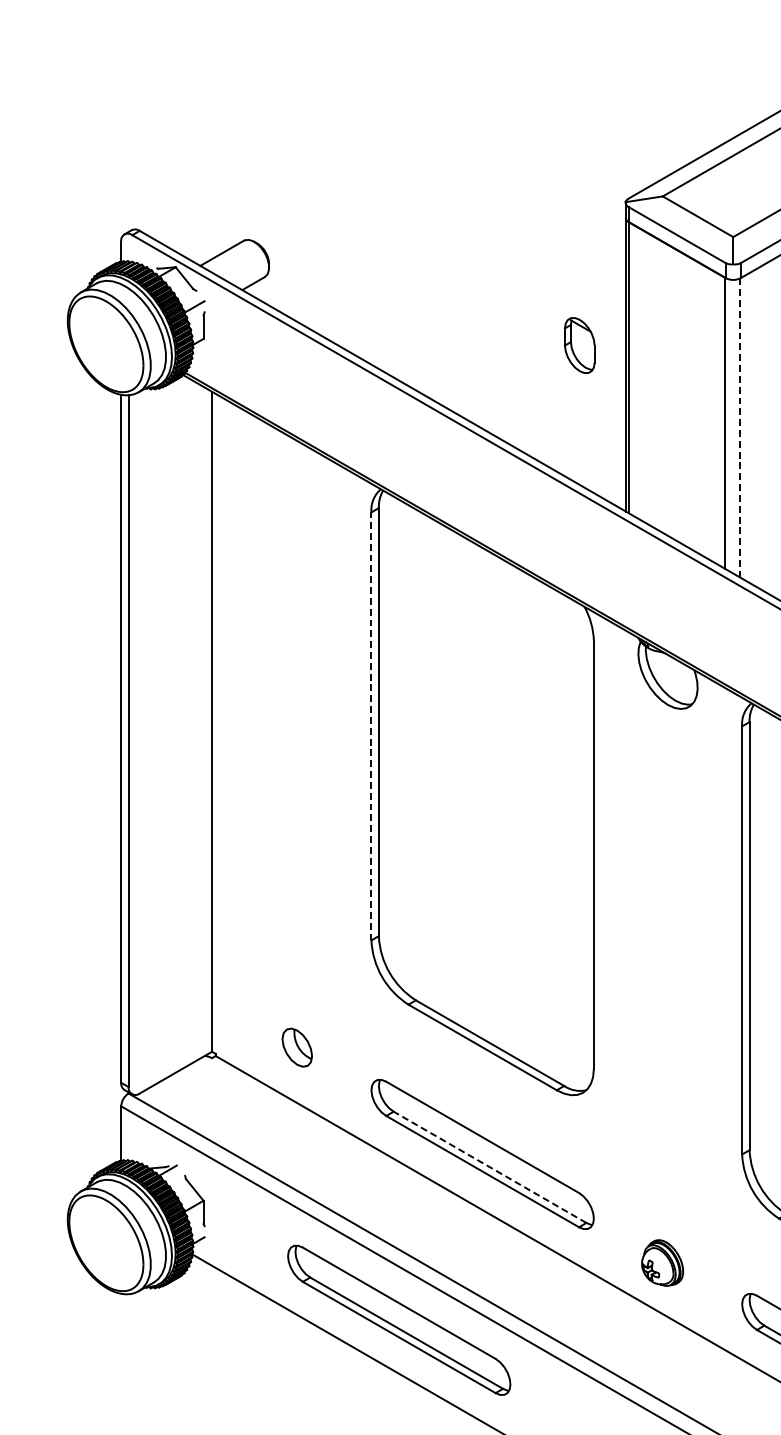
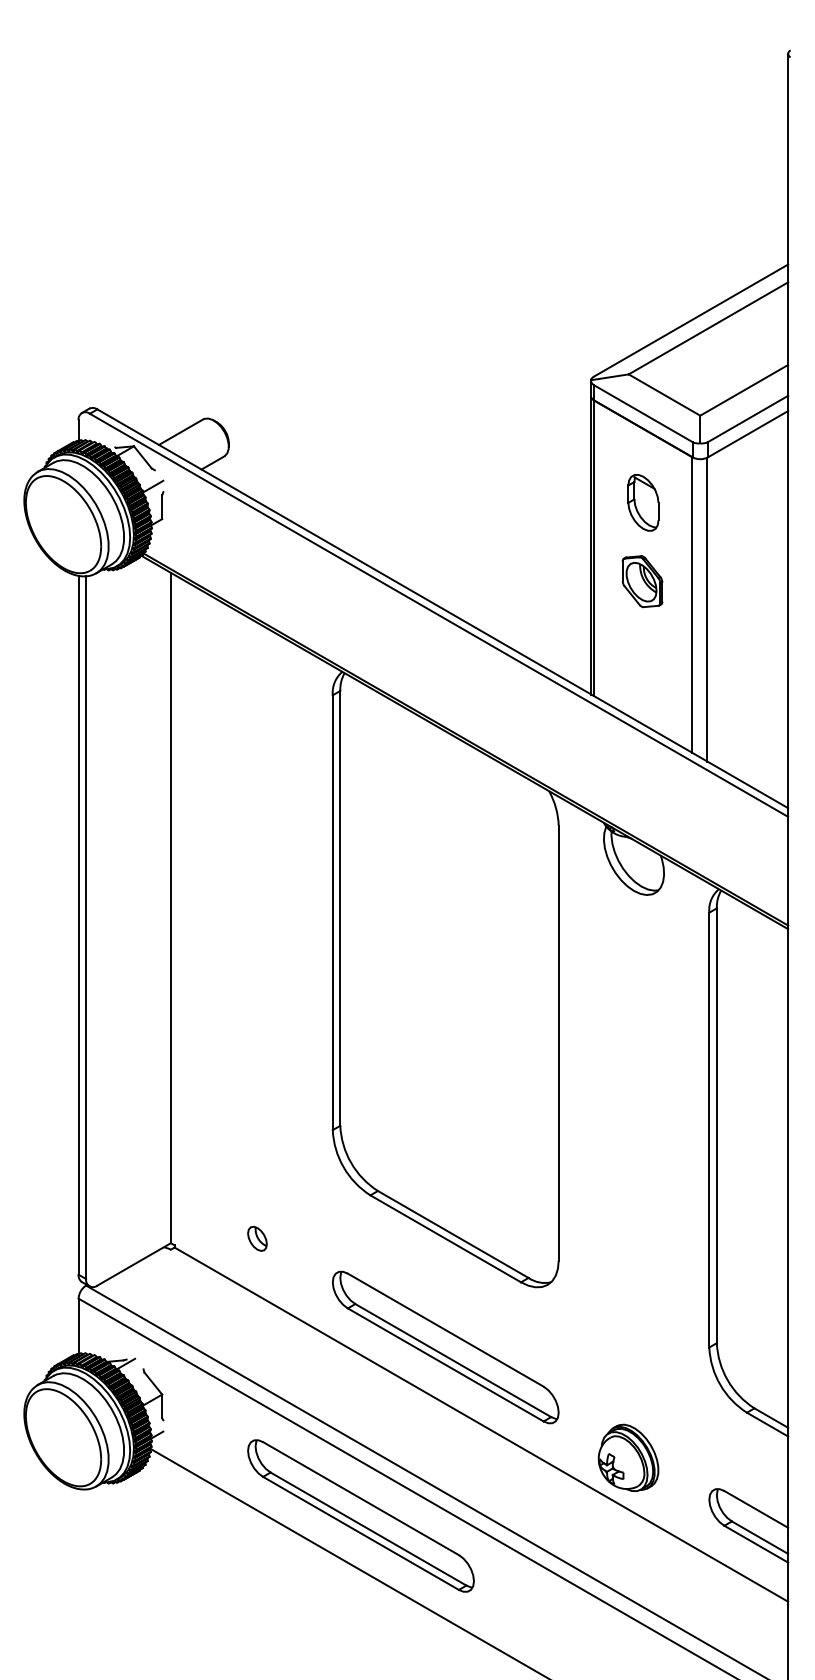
part: (579, 345) -> (643, 502), moved
part: (676, 400) -> (642, 581), added
line: (740, 427) -> (707, 609), dashed -> solid
line: (371, 726) -> (332, 912), dashed -> solid
part: (297, 1047) -> (257, 1238), size x0.62
line: (489, 1167) -> (452, 1360), dashed -> solid
part: (662, 1262) -> (628, 1457), size x1.43

